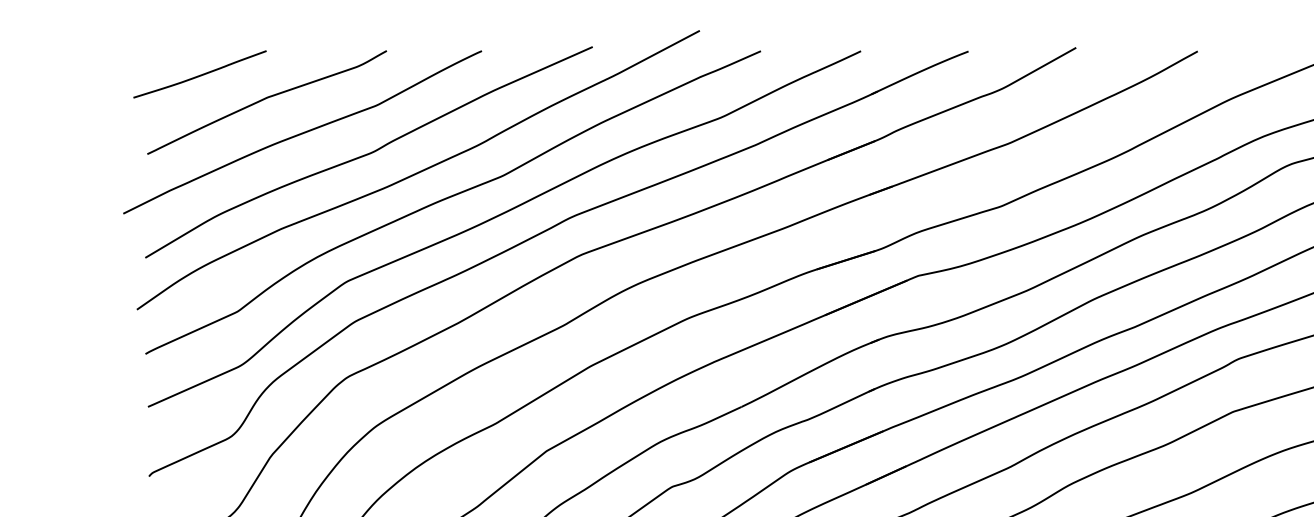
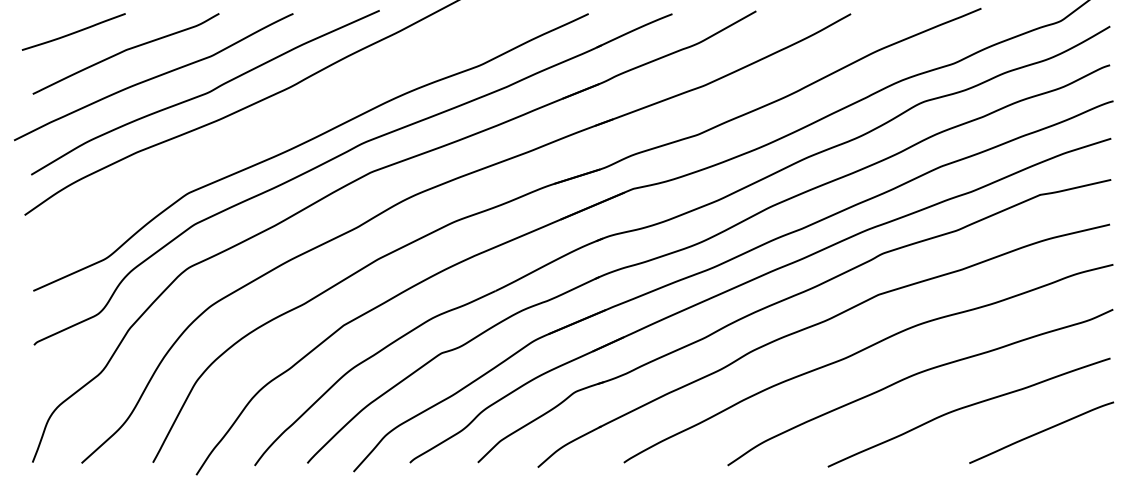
curve: (451, 198) -> (269, 128), removed

